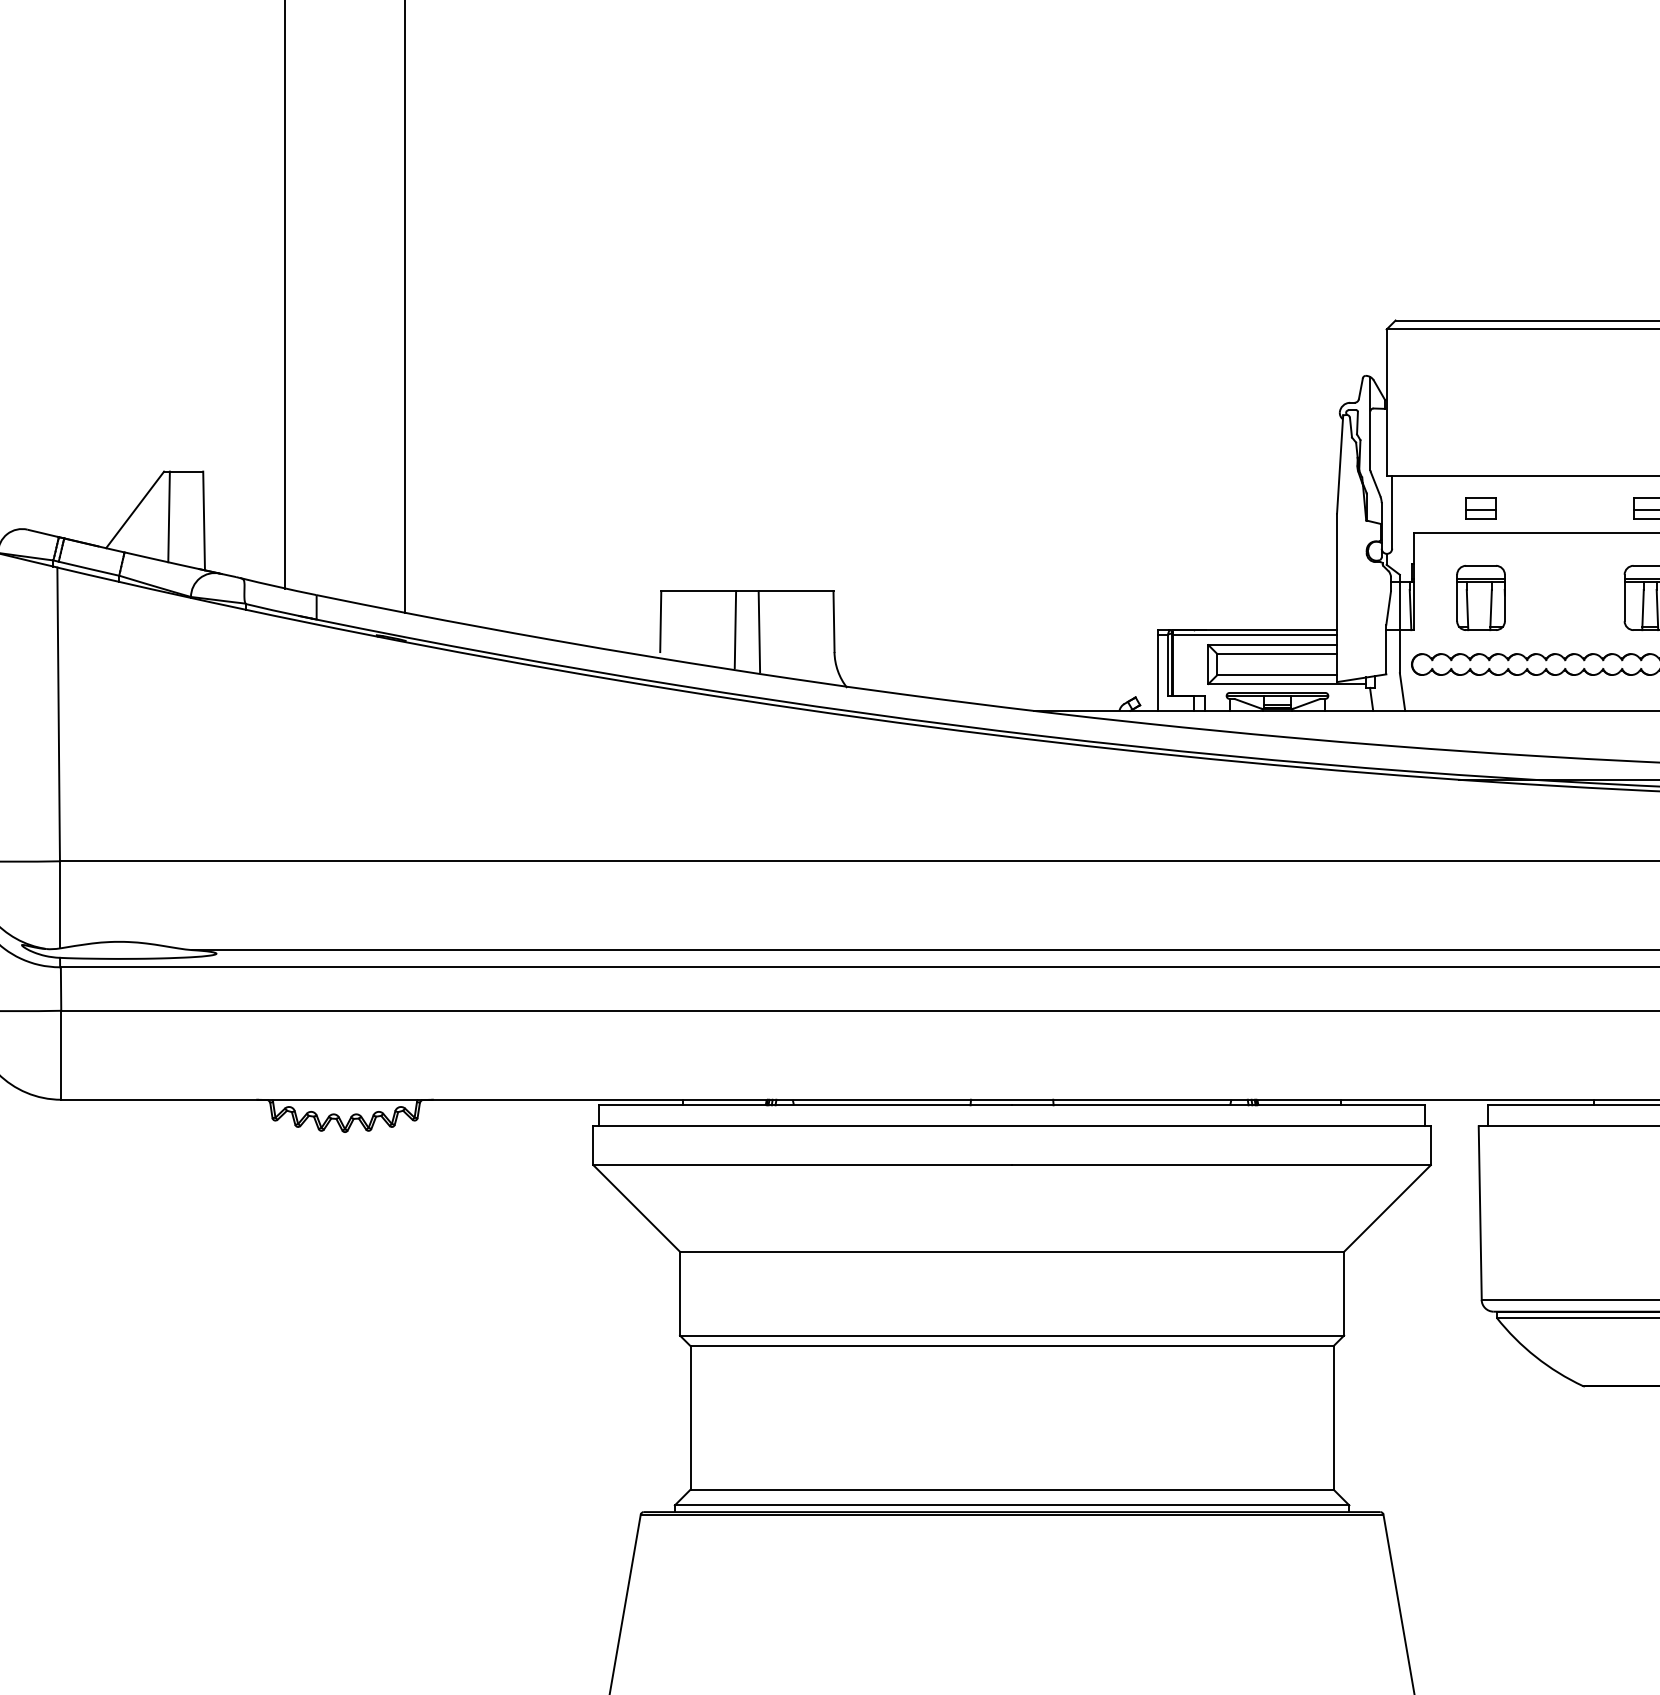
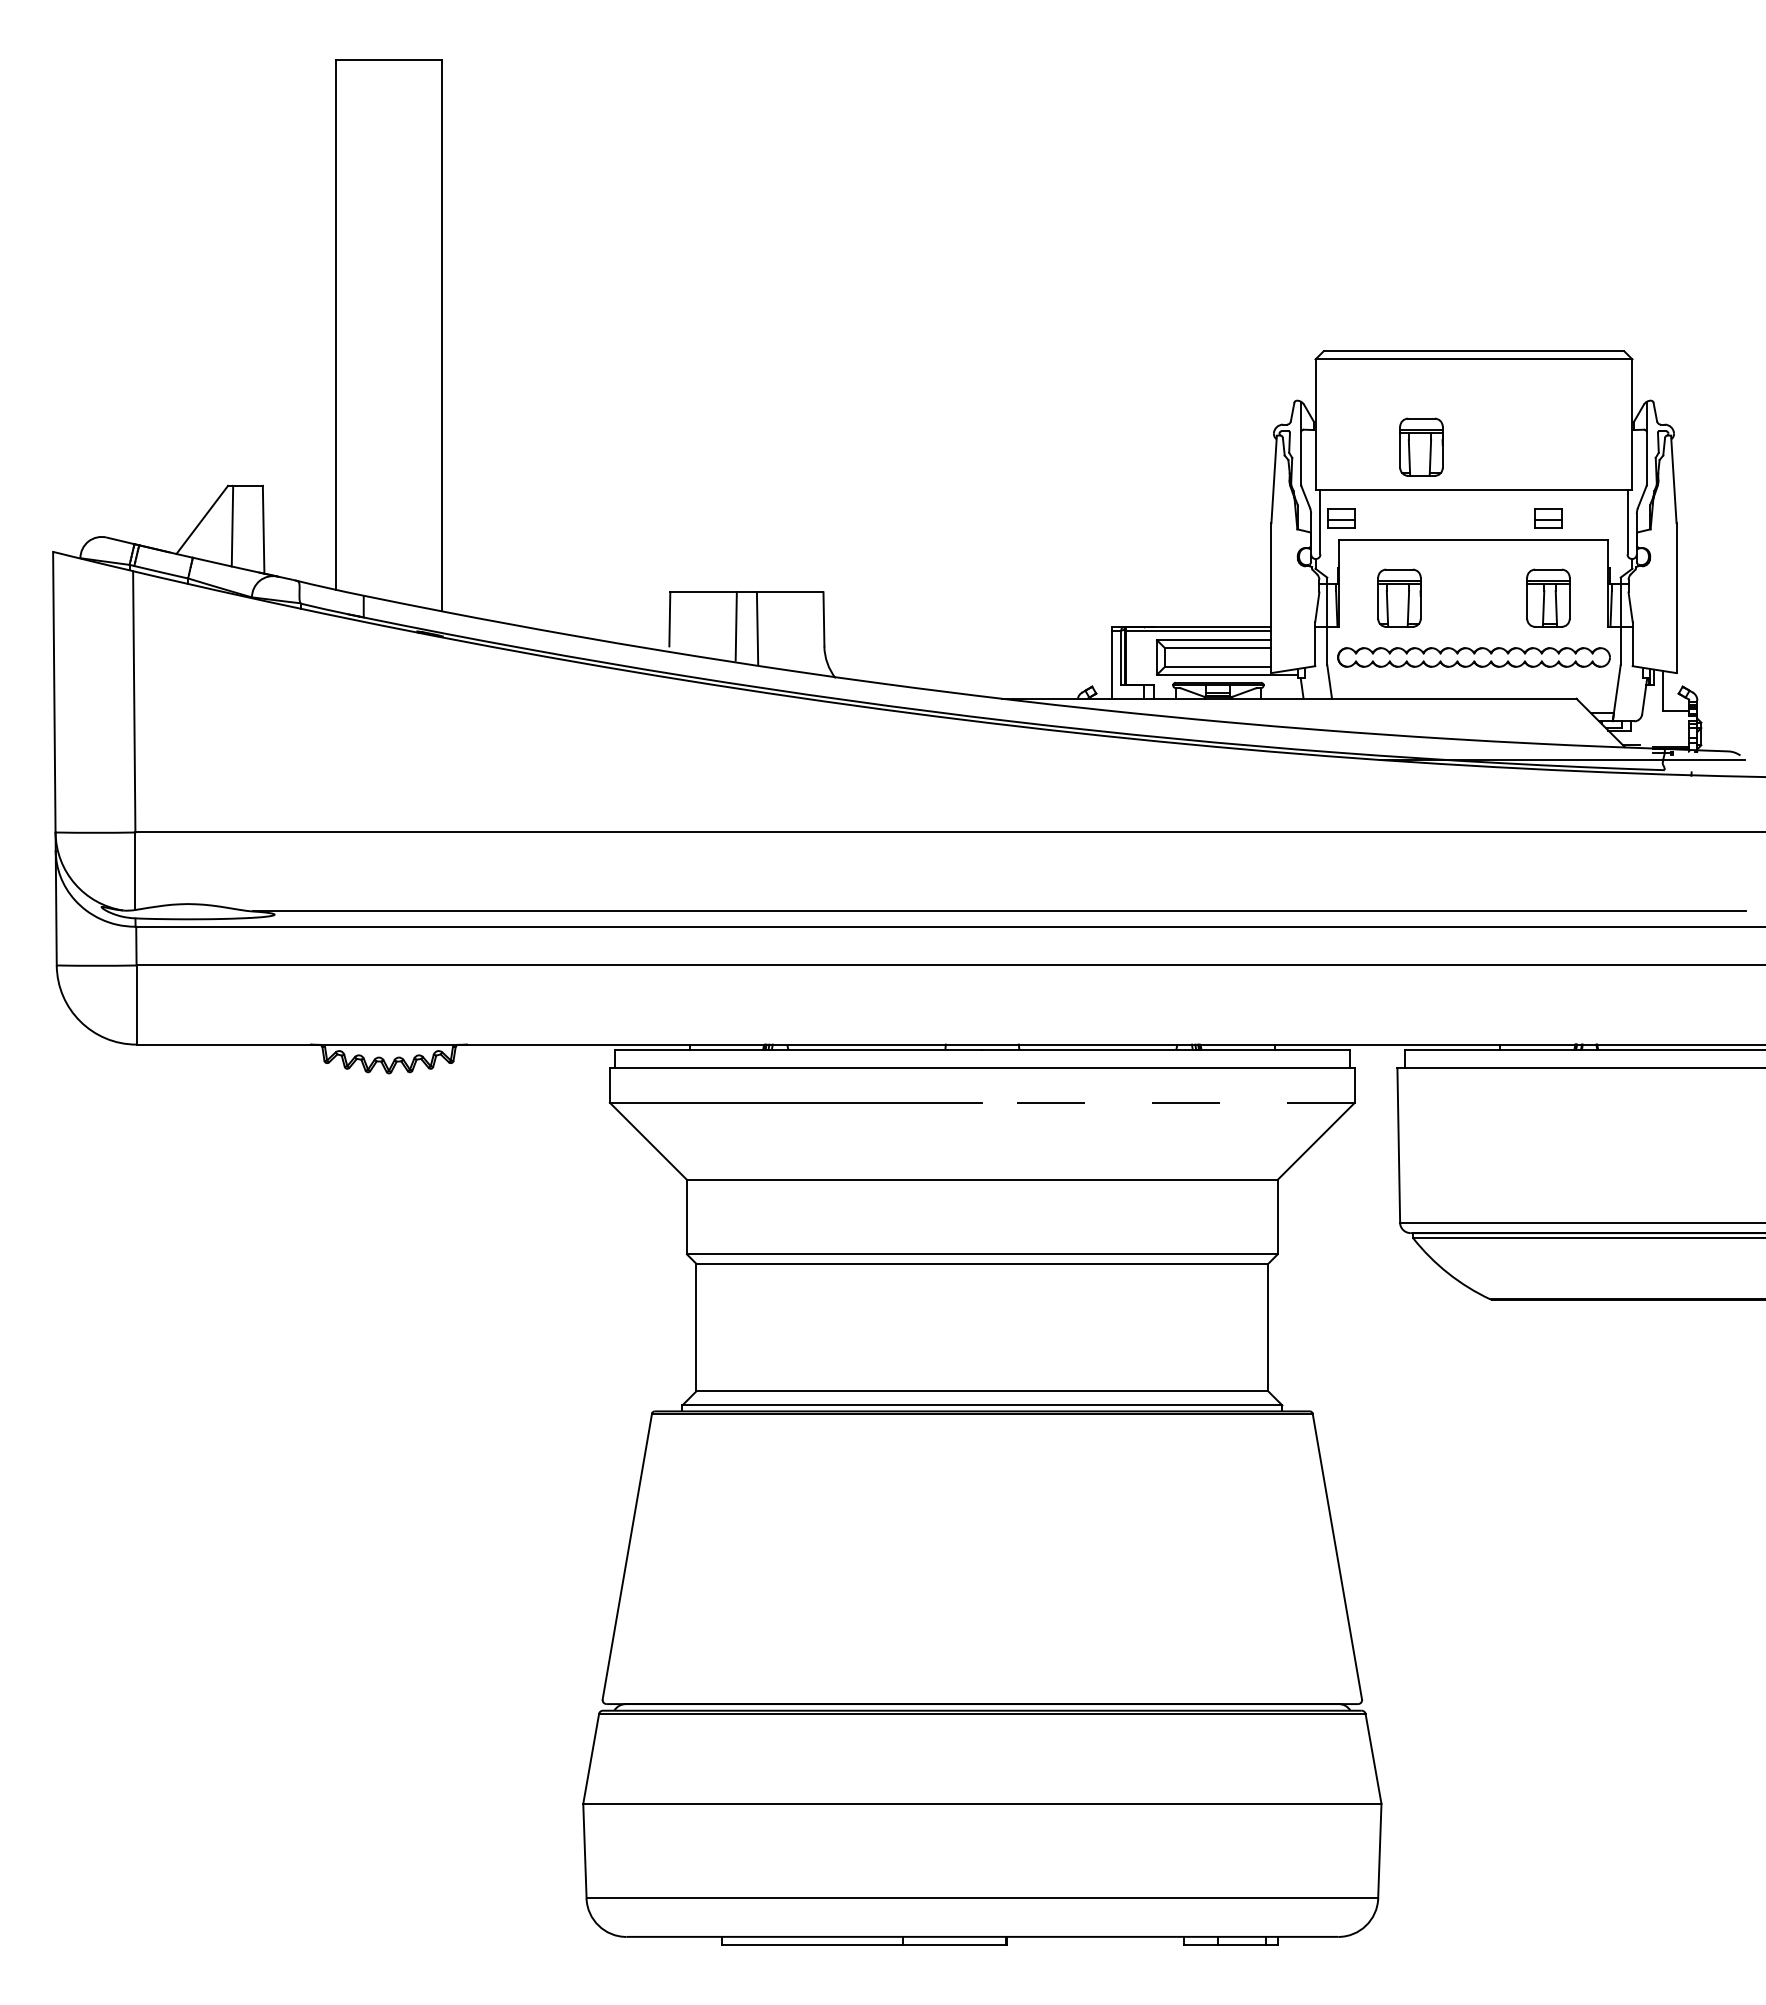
part: (1505, 427) -> (1421, 446), added
part: (1481, 508) -> (1341, 518), moved
line: (1221, 1164) -> (1168, 1102), solid -> dashed

